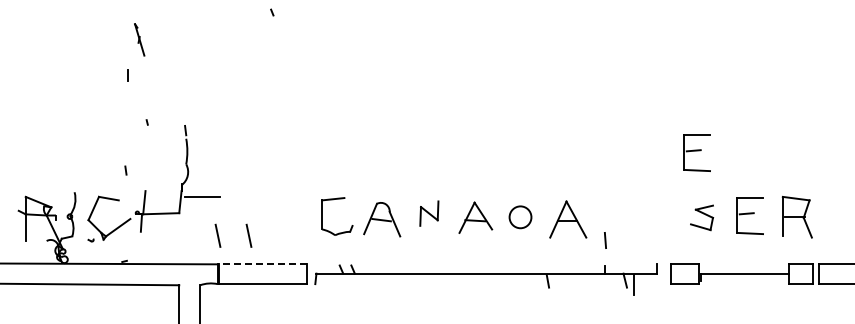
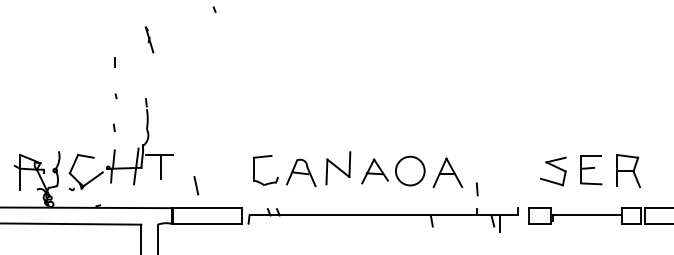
part: (139, 39) -> (149, 39), moved
line: (127, 75) -> (114, 62), moved
part: (696, 152) -> (548, 120), removed
line: (125, 170) -> (113, 127), moved
line: (172, 211) -> (136, 166), added
line: (203, 212) -> (160, 167), added
part: (429, 213) -> (338, 168), size x1.67
circle: (520, 217) -> (410, 171), size x1.67
part: (701, 217) -> (552, 171), size x1.43
line: (217, 235) -> (171, 185), removed
line: (262, 264) -> (206, 208), dashed -> solid

